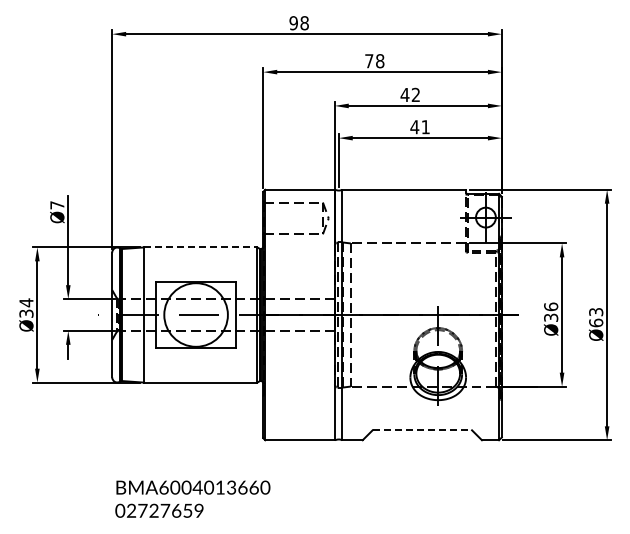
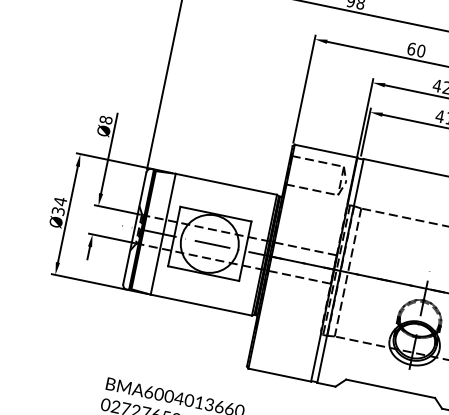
text: (374, 61) -> (416, 50), 78 -> 60
text: (57, 205) -> (106, 120), Ø7 -> Ø8
line: (200, 247) -> (226, 184), dashed -> solid
line: (422, 430) -> (390, 389), dashed -> solid

